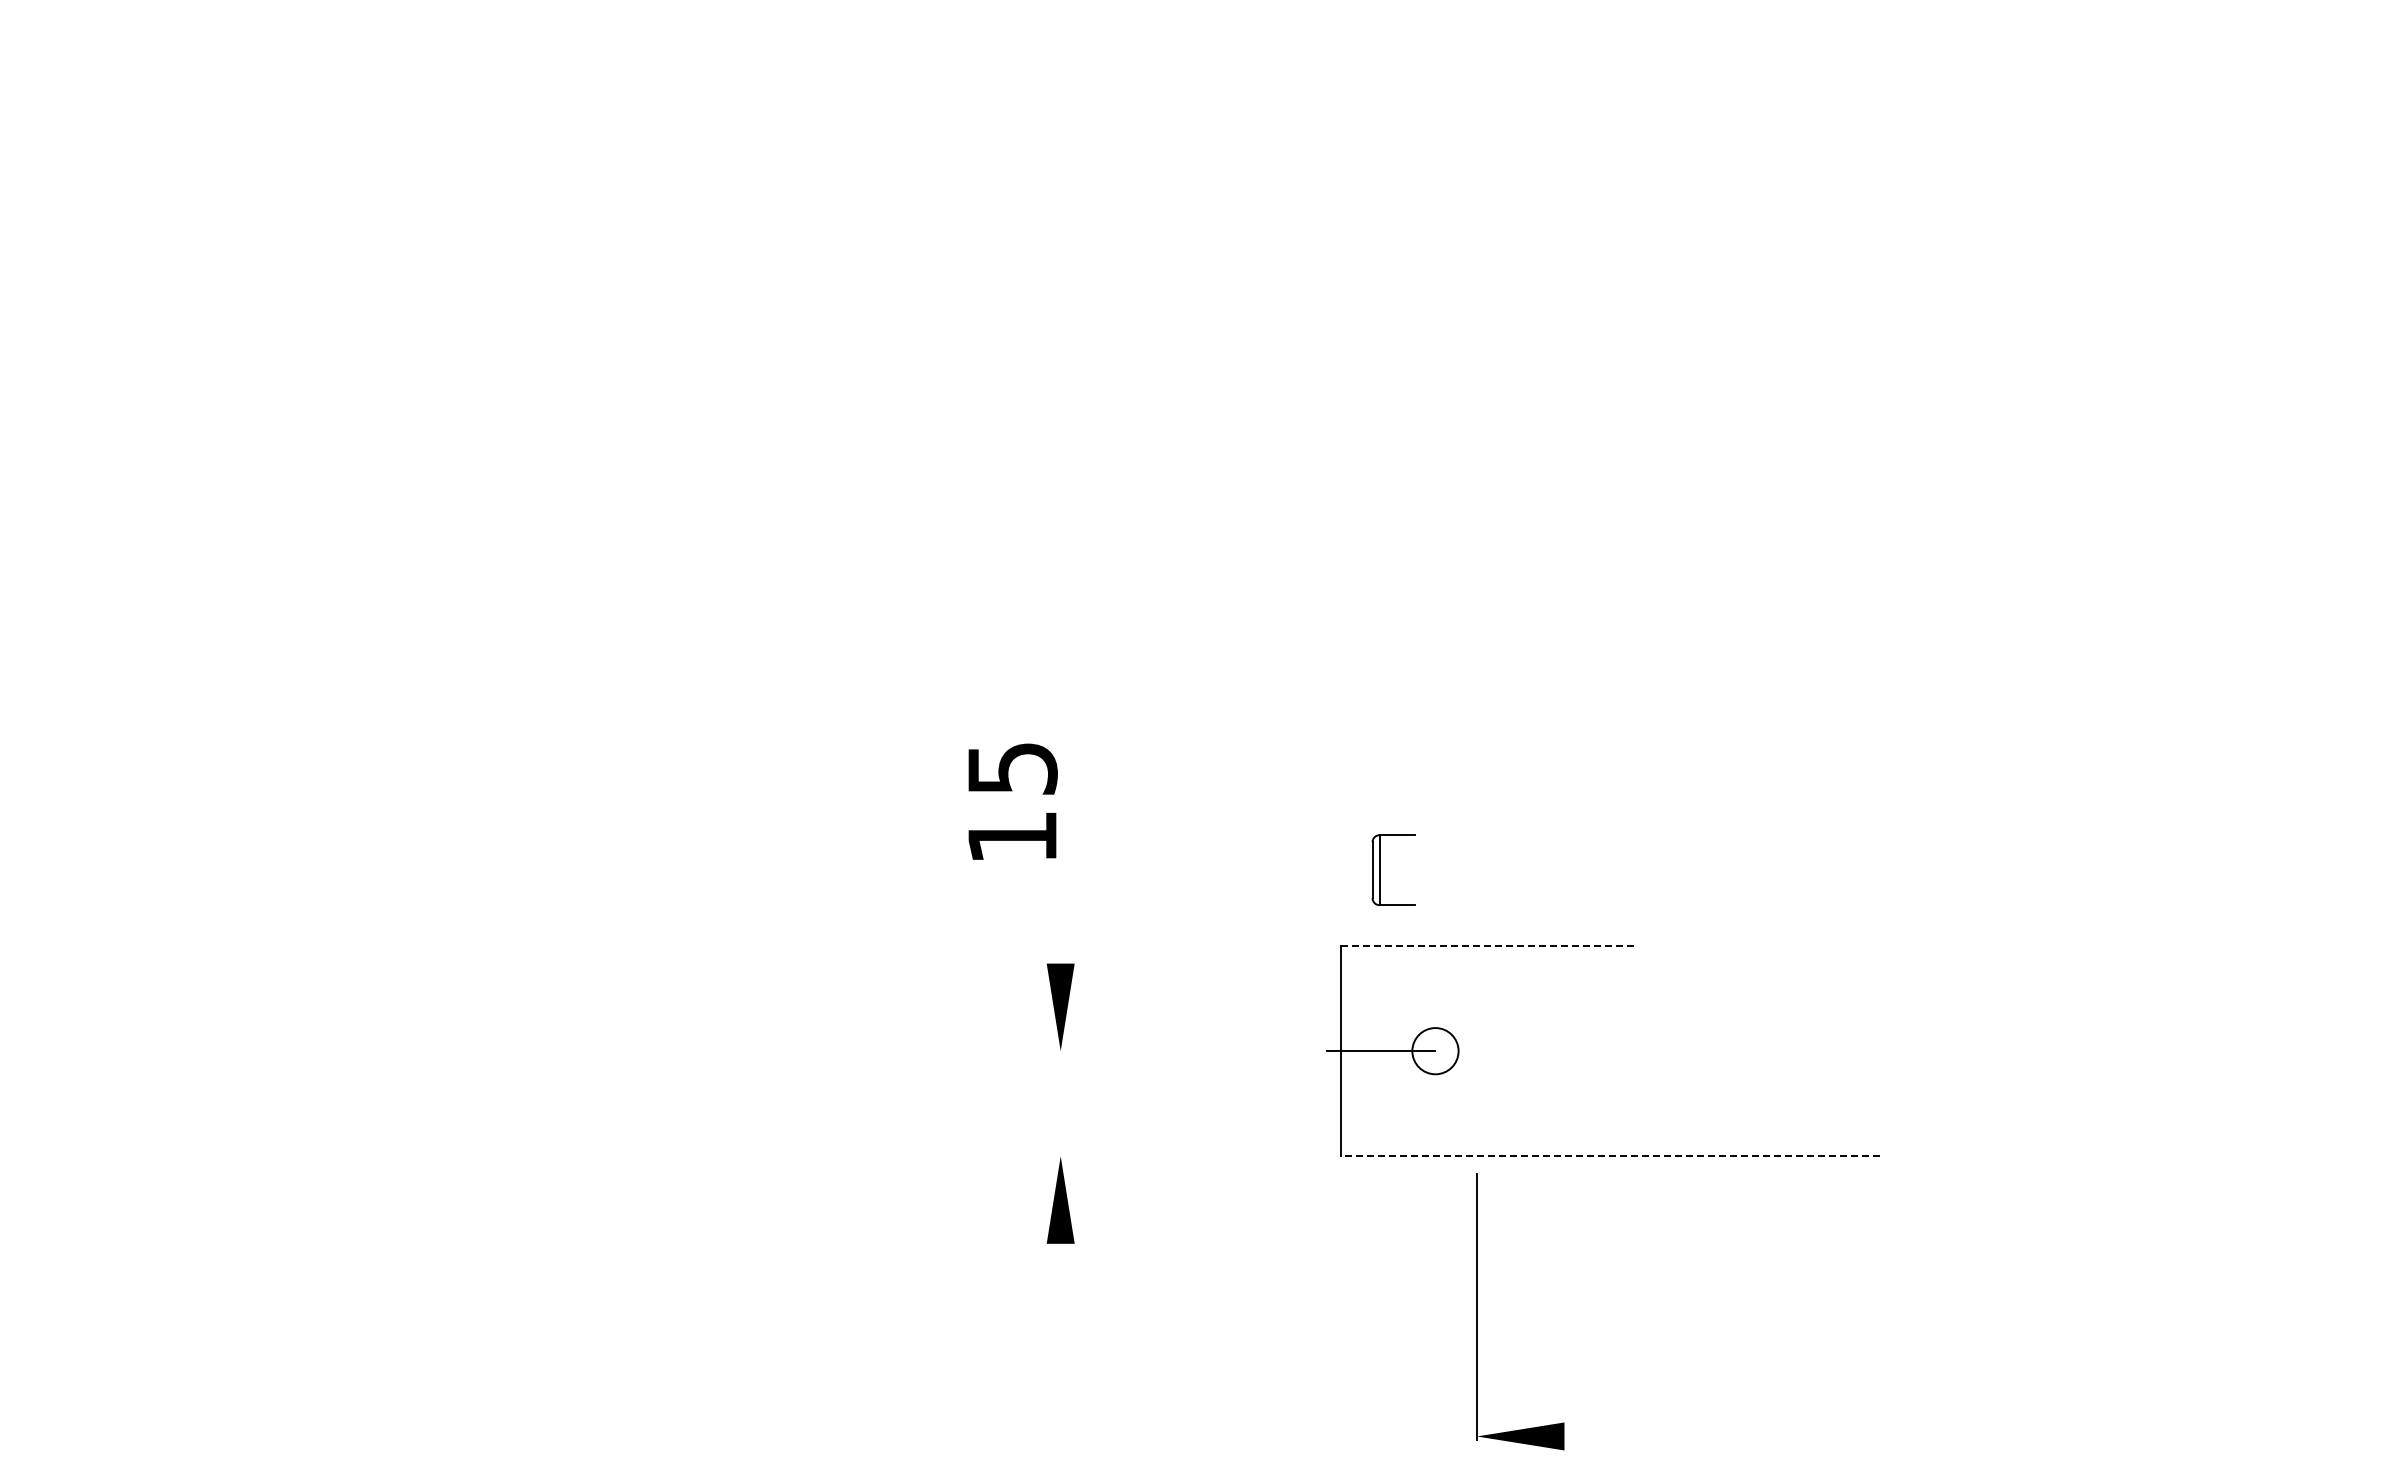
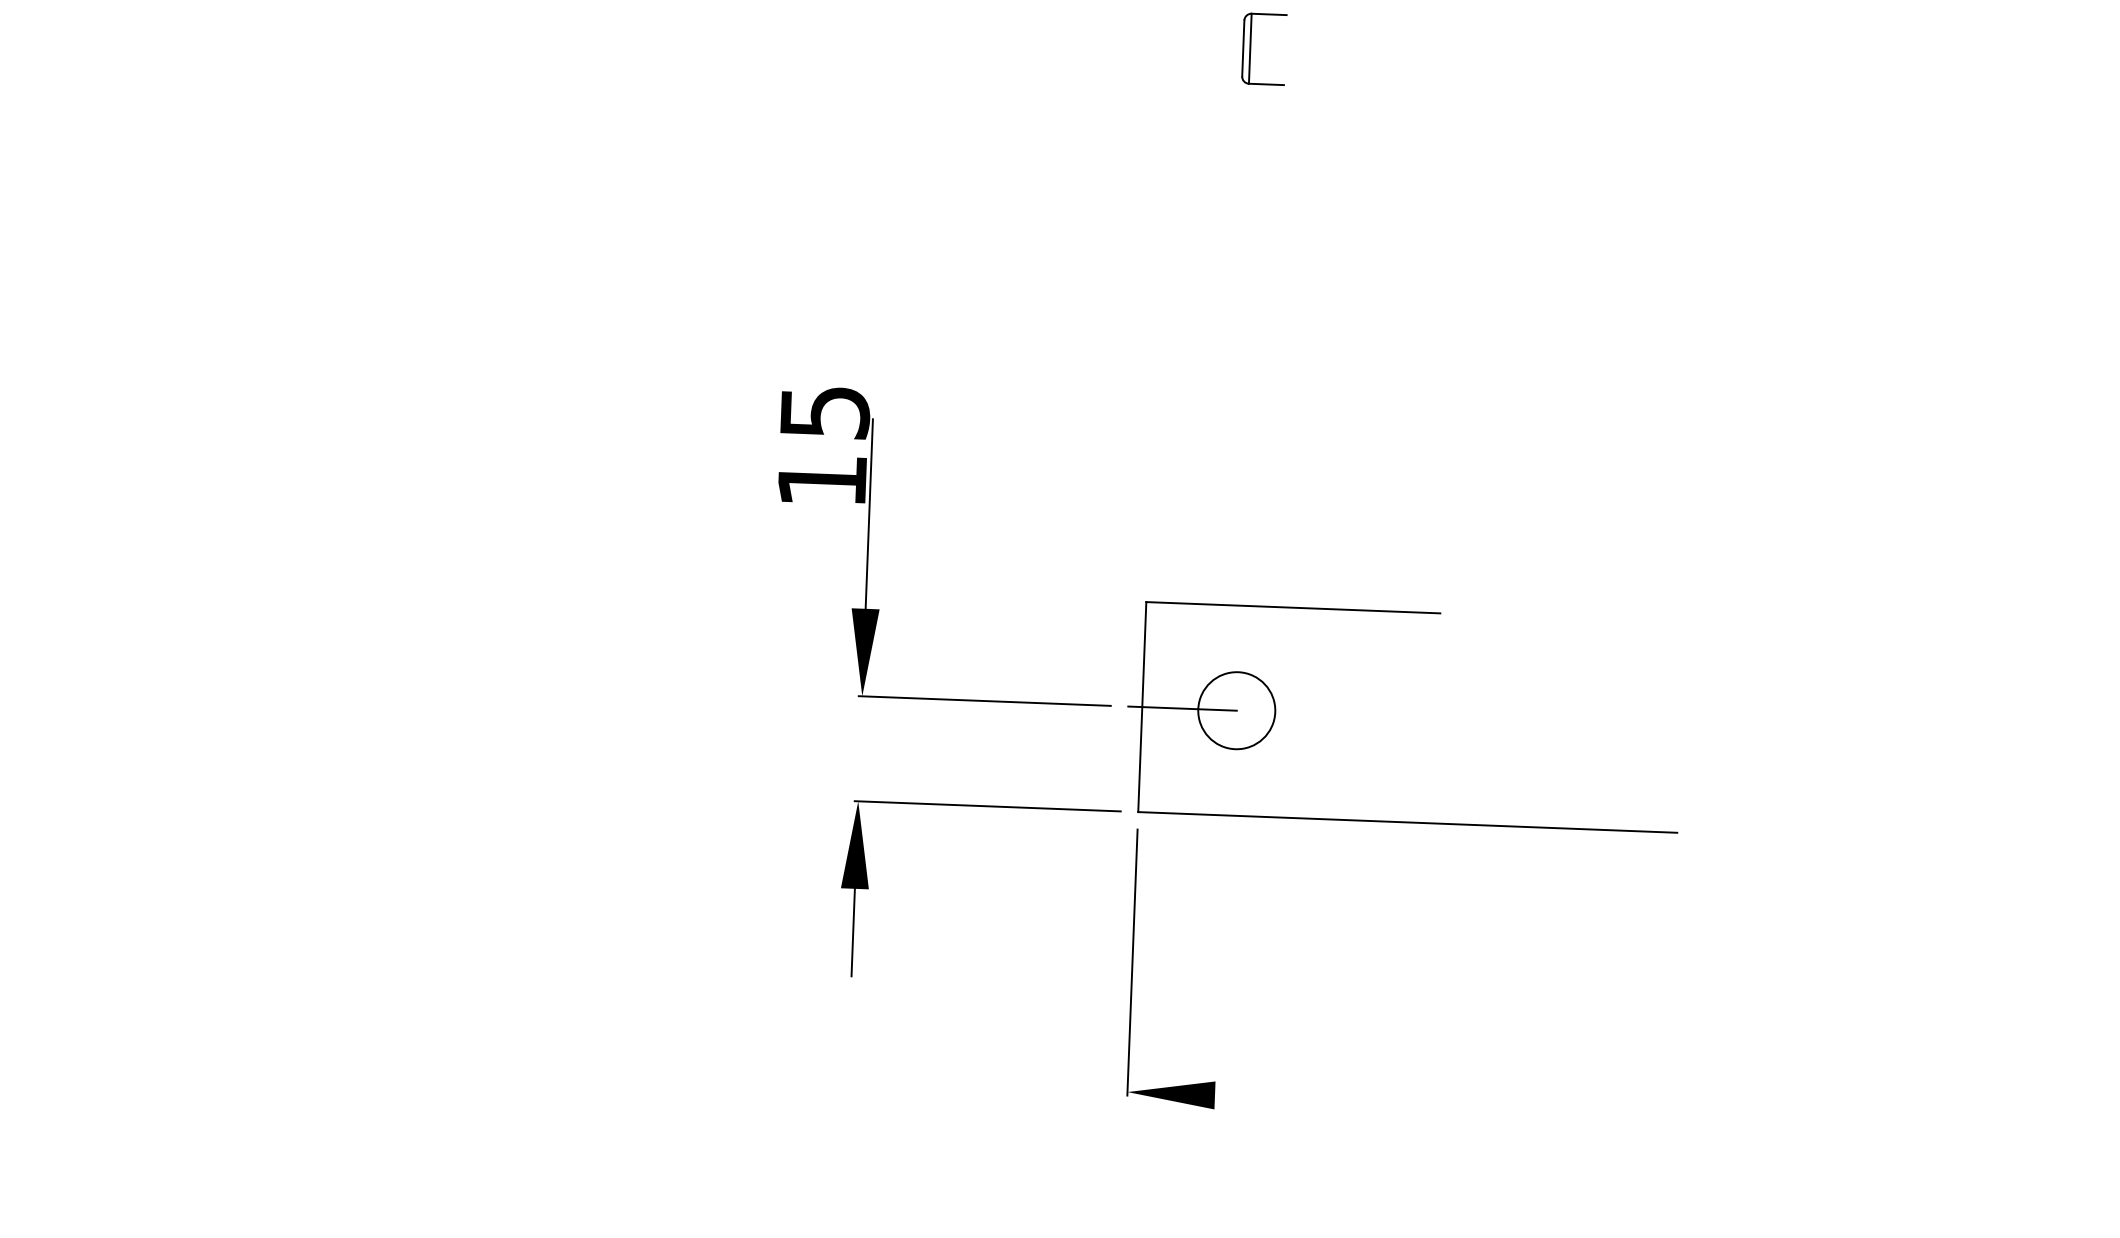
line: (1060, 868) -> (869, 513), added
part: (1380, 869) -> (1251, 48), moved
line: (1488, 946) -> (1293, 608), dashed -> solid
circle: (1435, 1050) -> (1236, 710), size x1.67
line: (1183, 1051) -> (984, 701), added
line: (1190, 1156) -> (987, 806), added
line: (1610, 1156) -> (1407, 822), dashed -> solid
line: (1060, 1287) -> (853, 932), added
part: (1477, 1311) -> (1132, 967), moved

